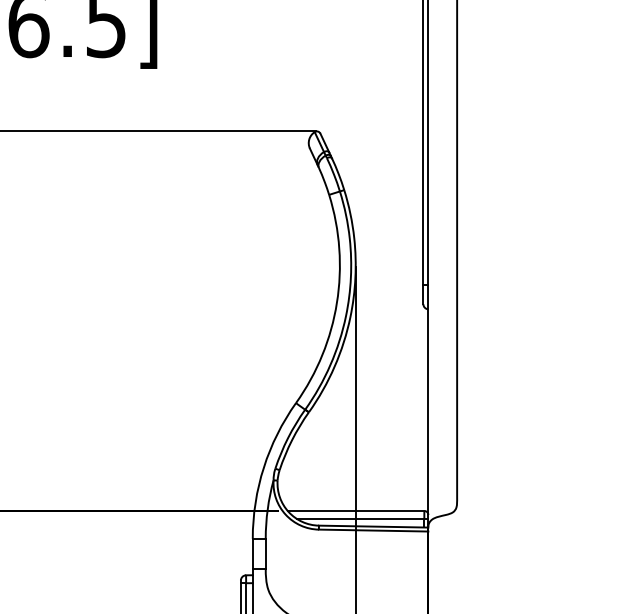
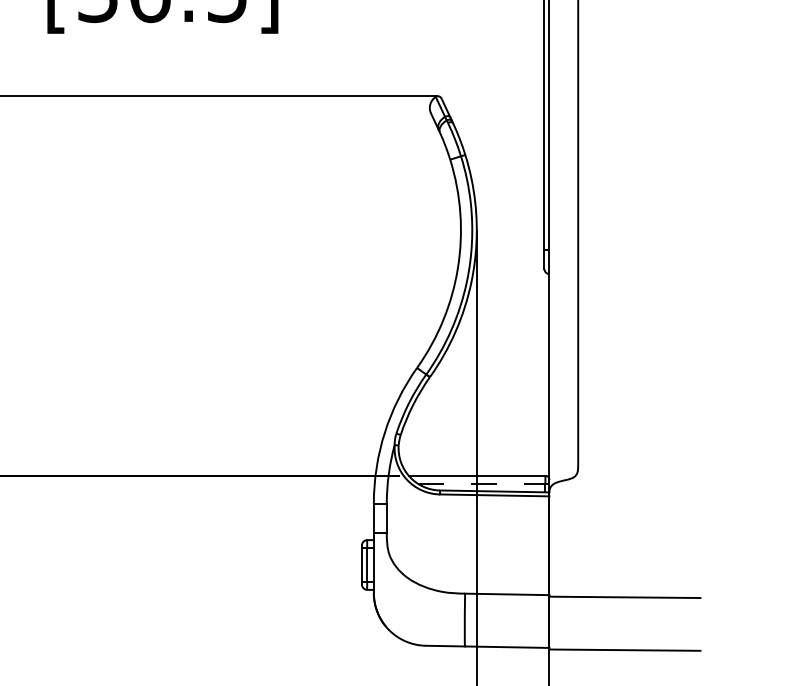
line: (360, 518) -> (481, 483), solid -> dashed

